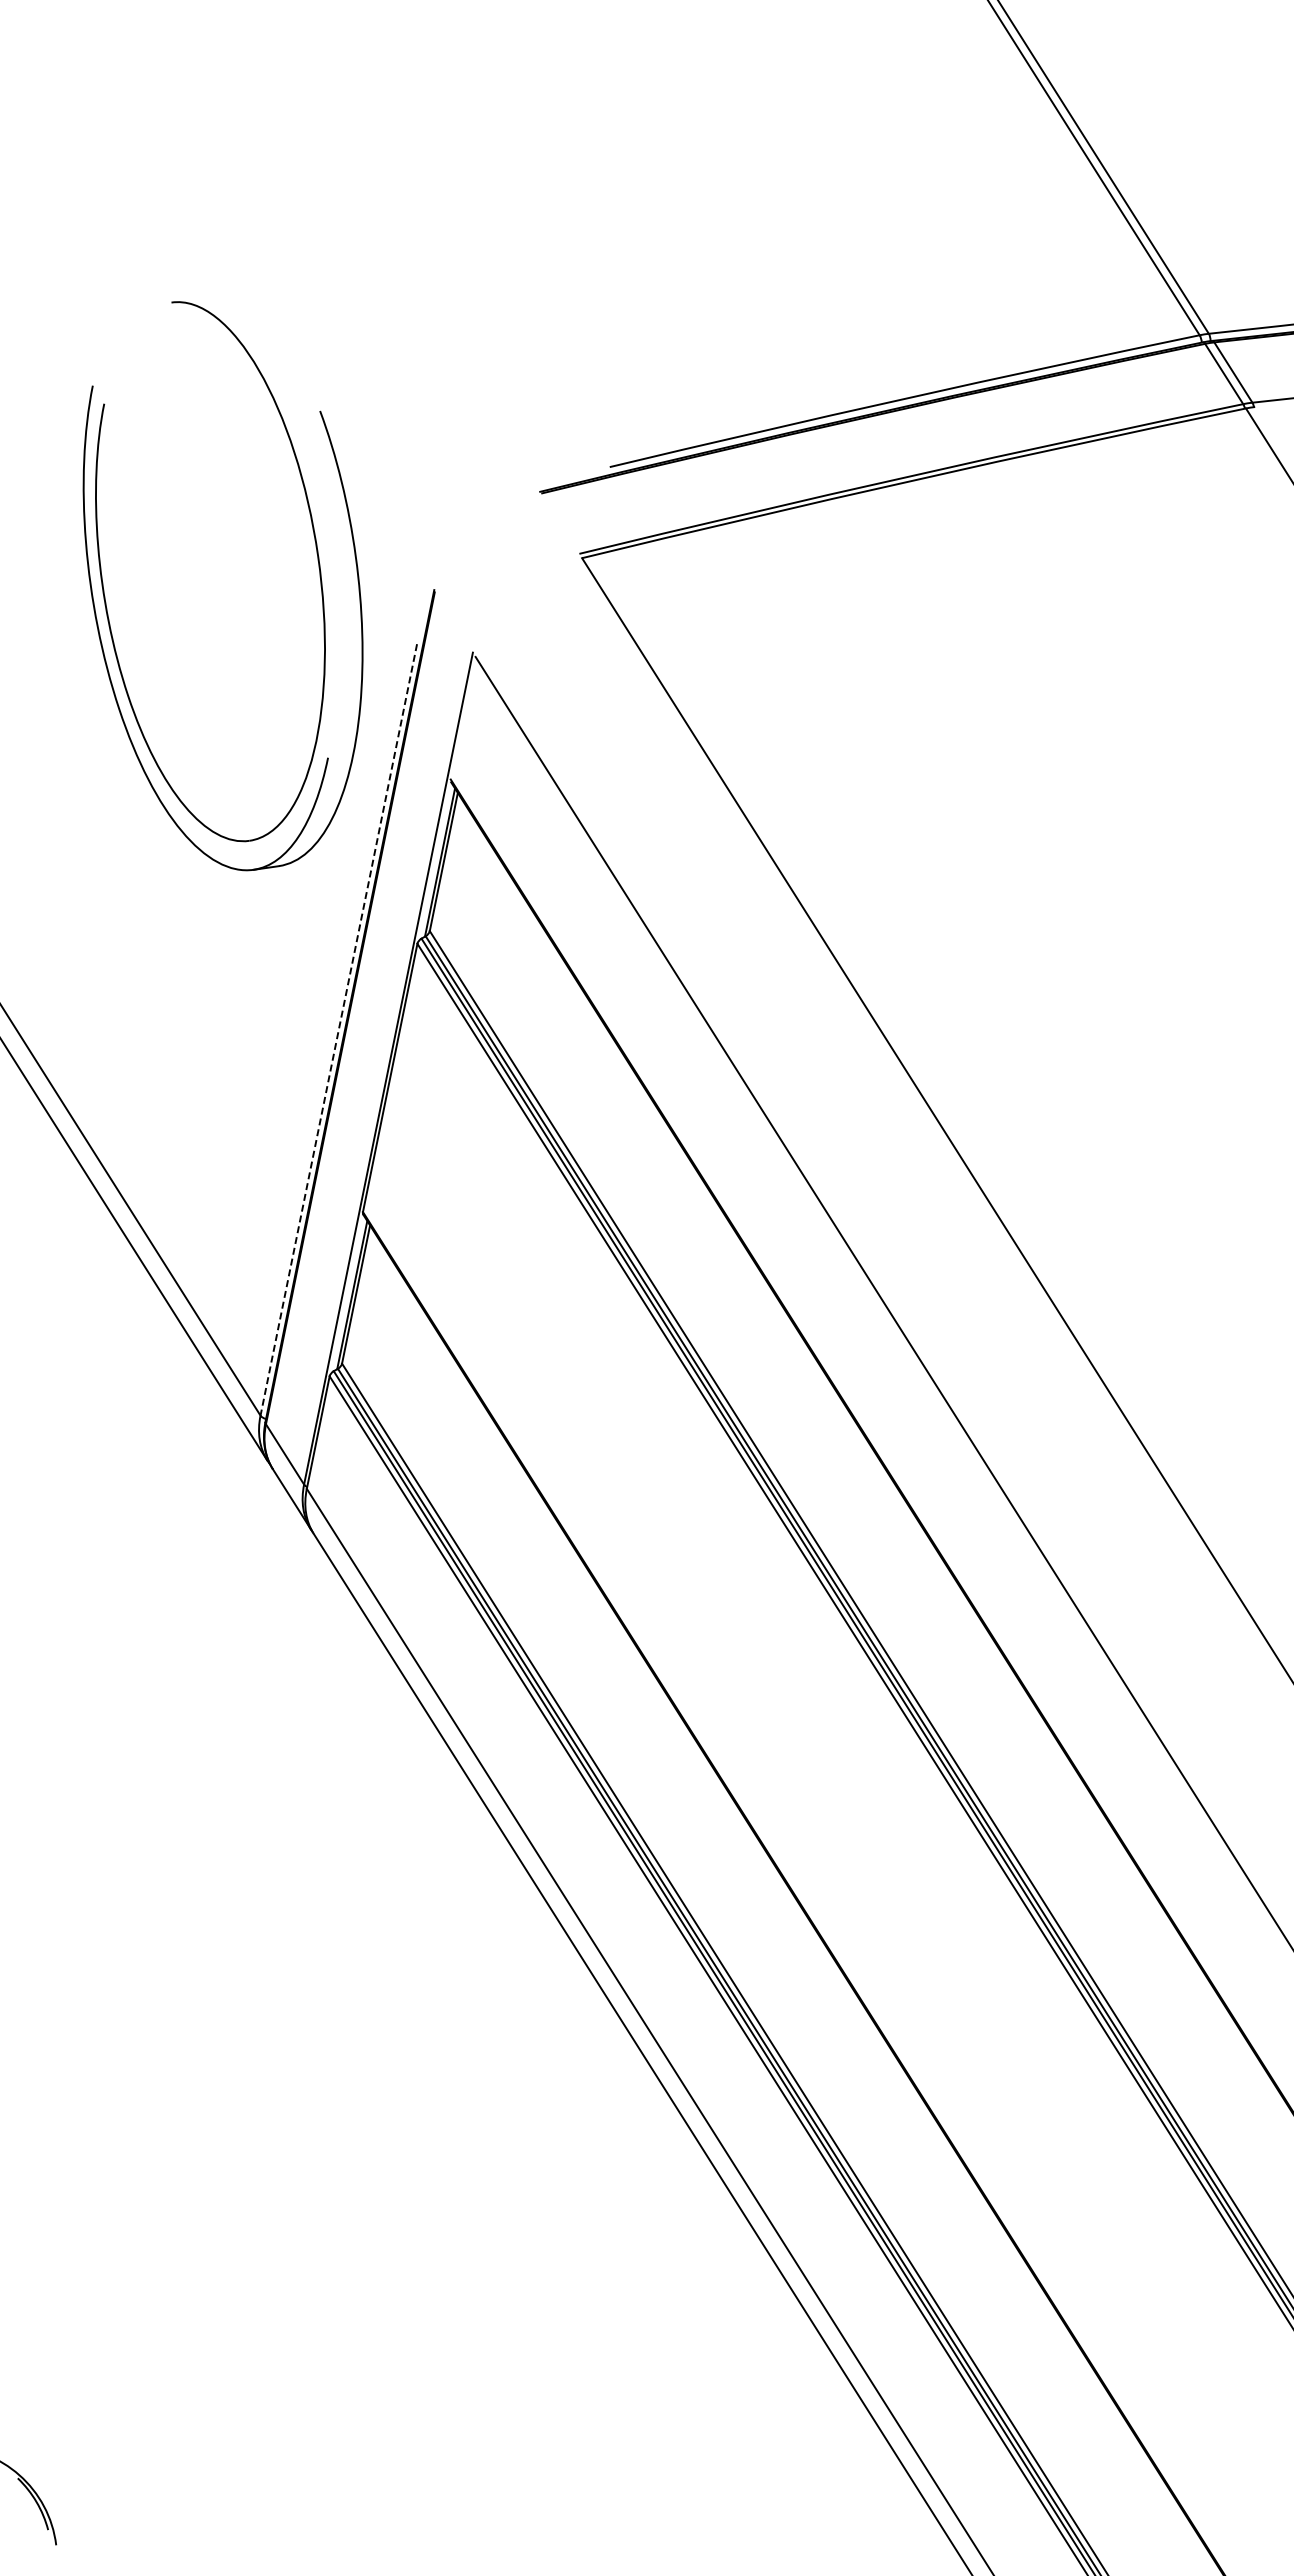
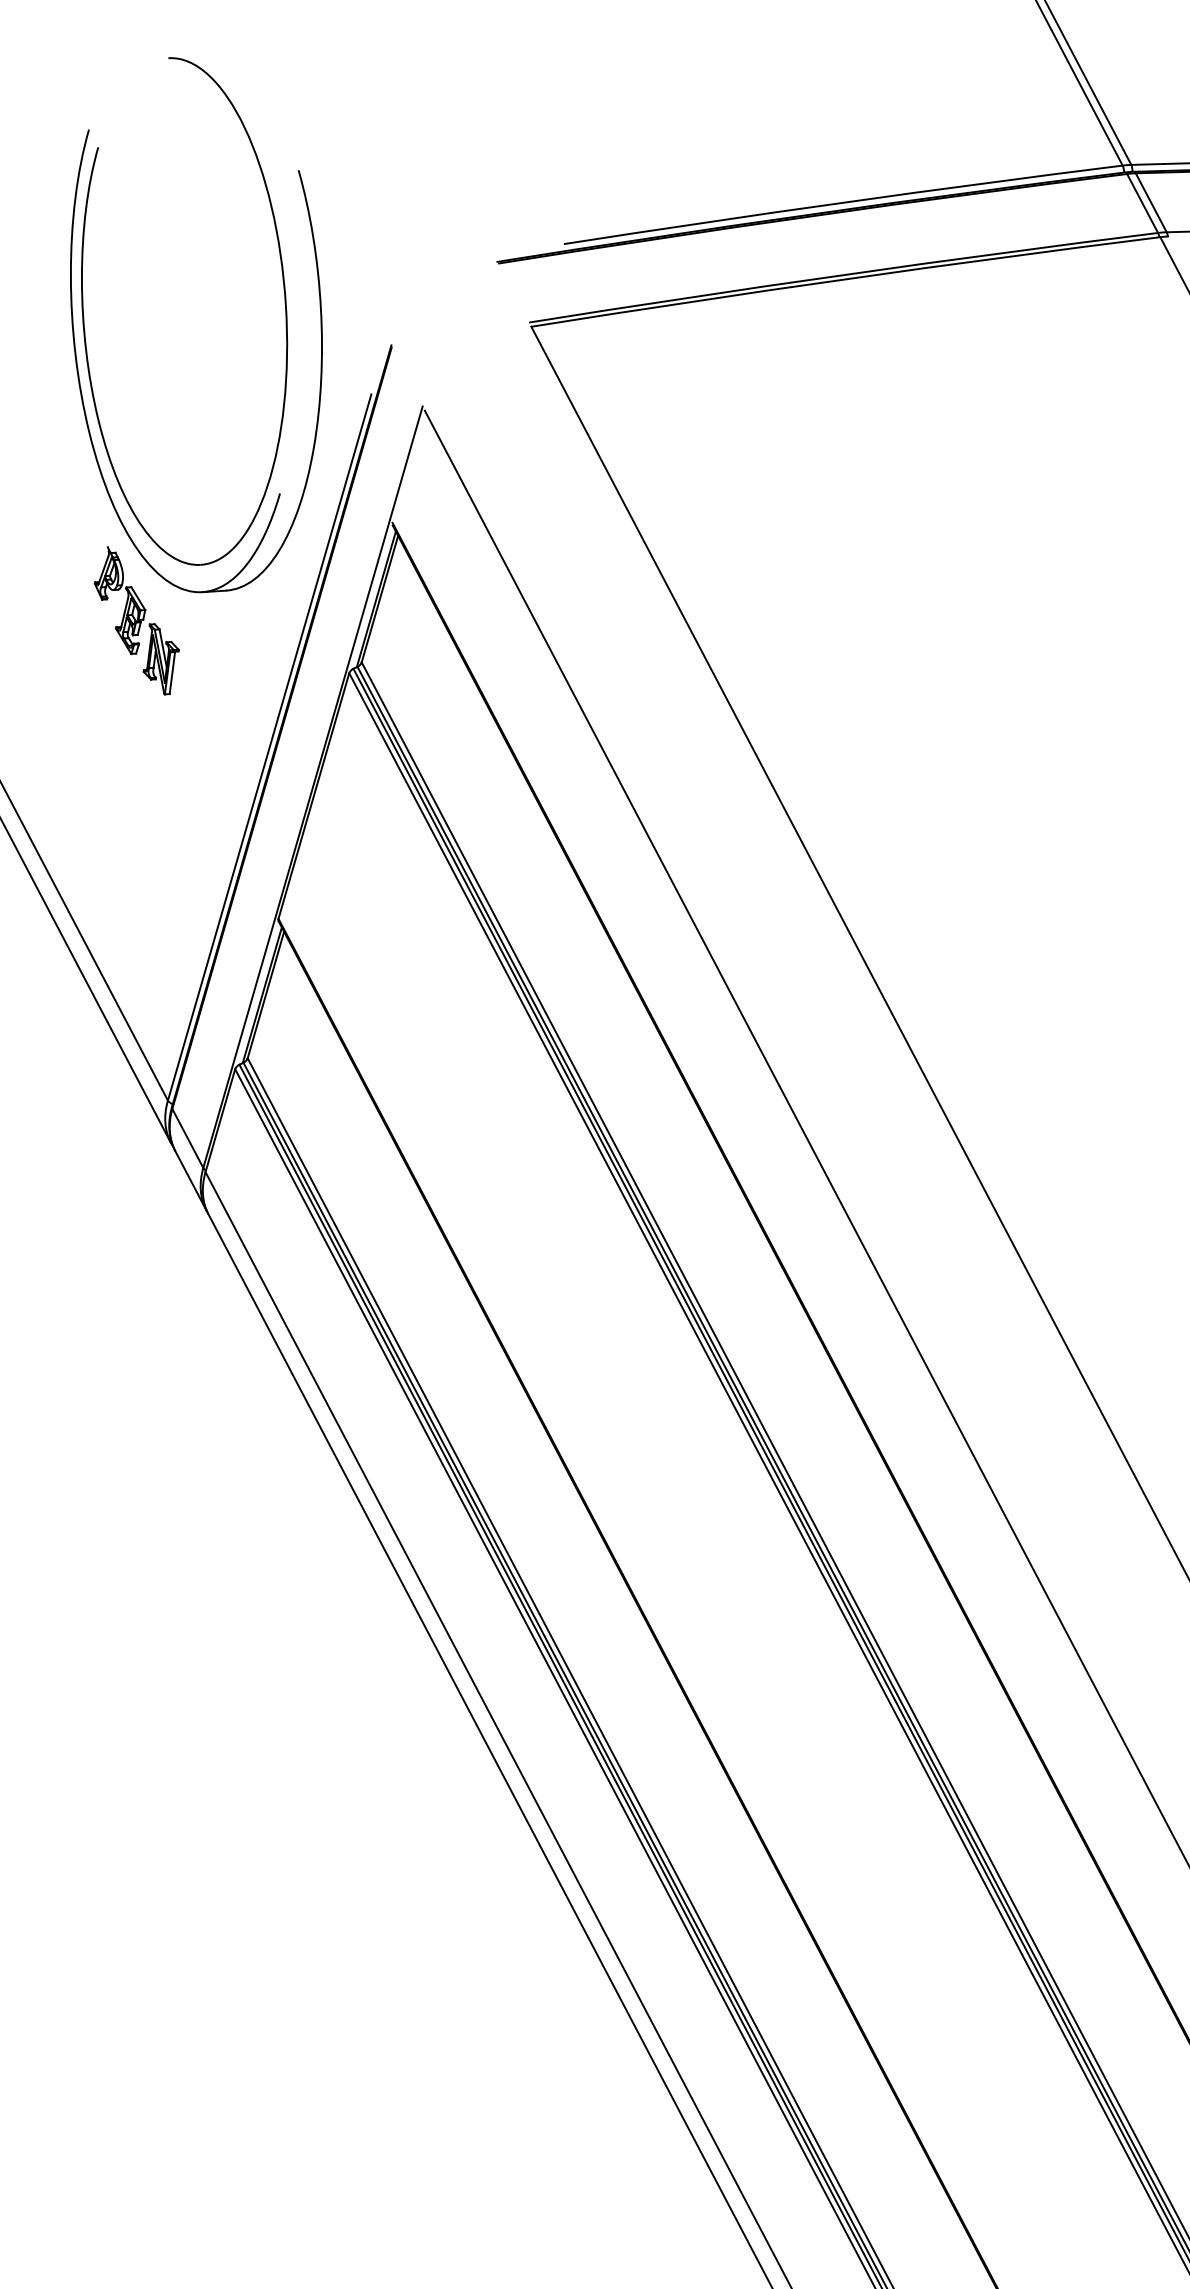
part: (185, 905) -> (136, 620), added
line: (338, 1029) -> (269, 747), dashed -> solid

